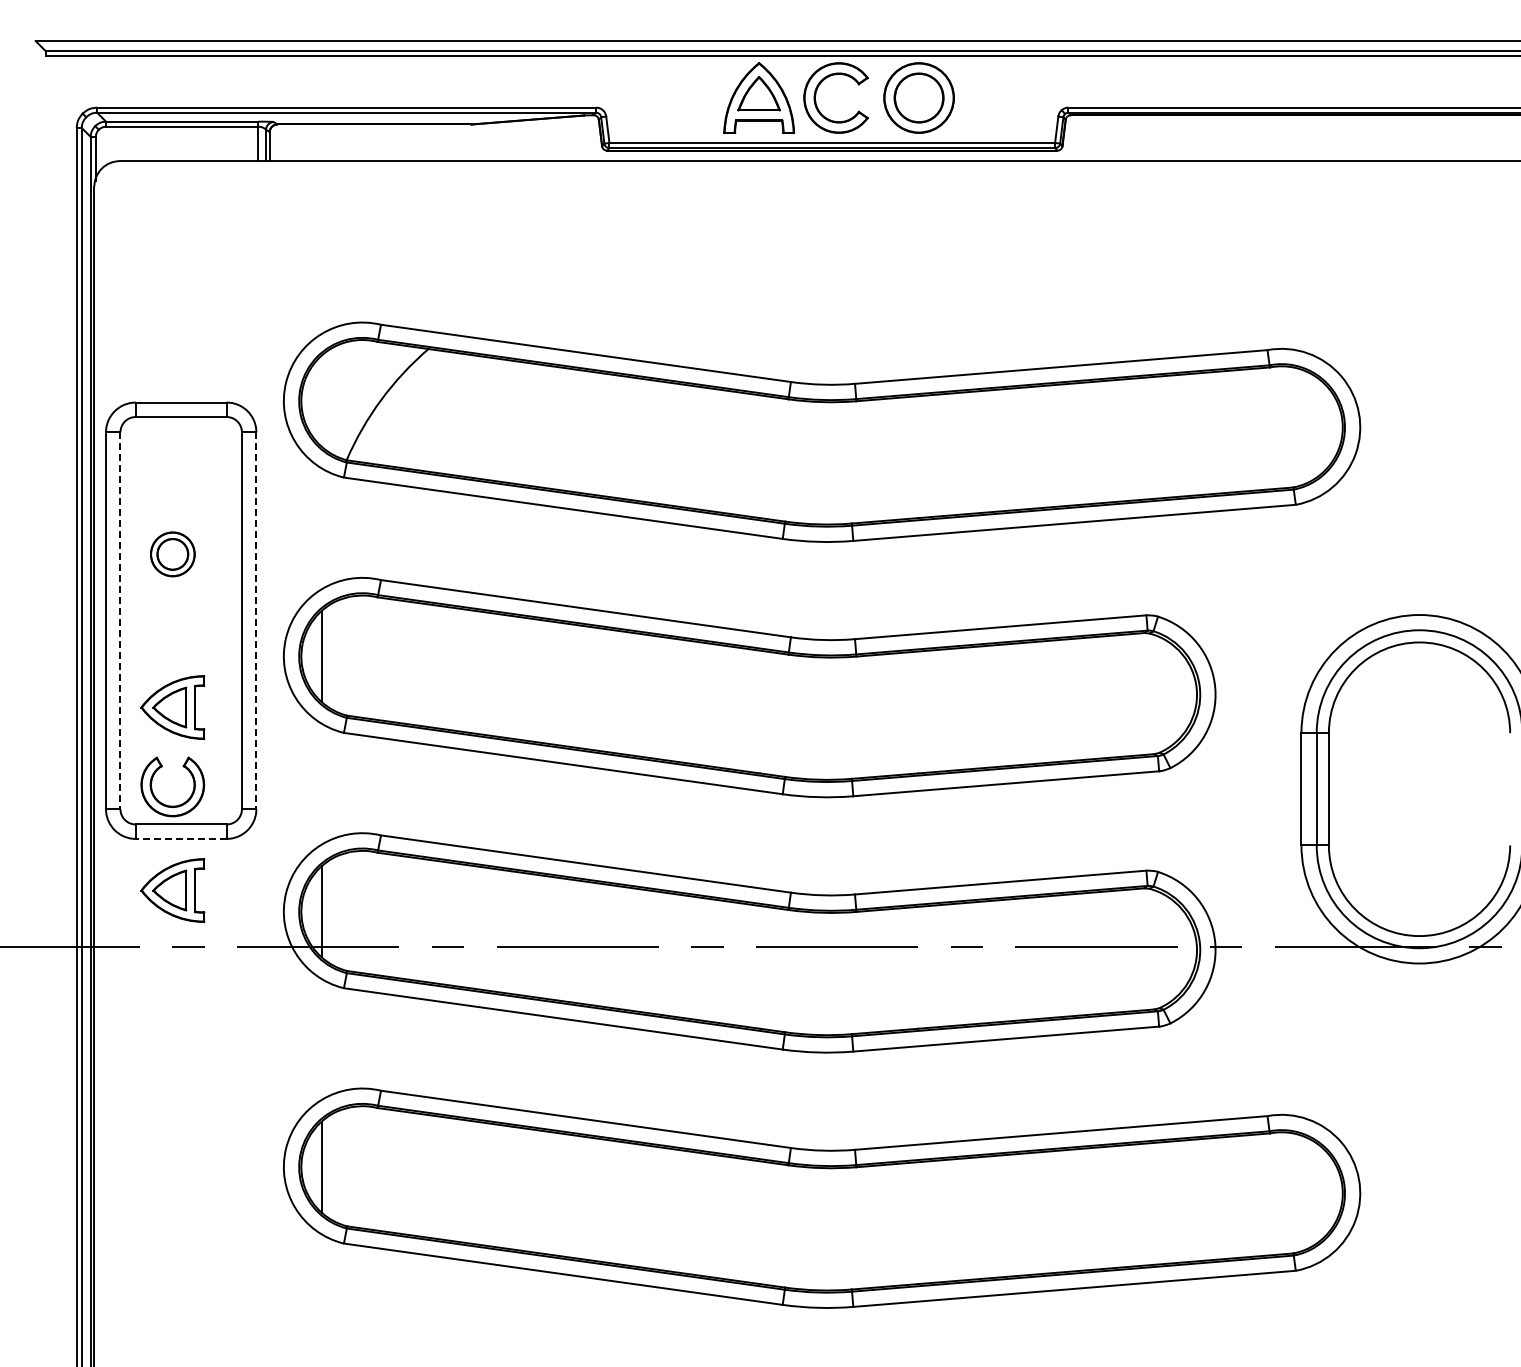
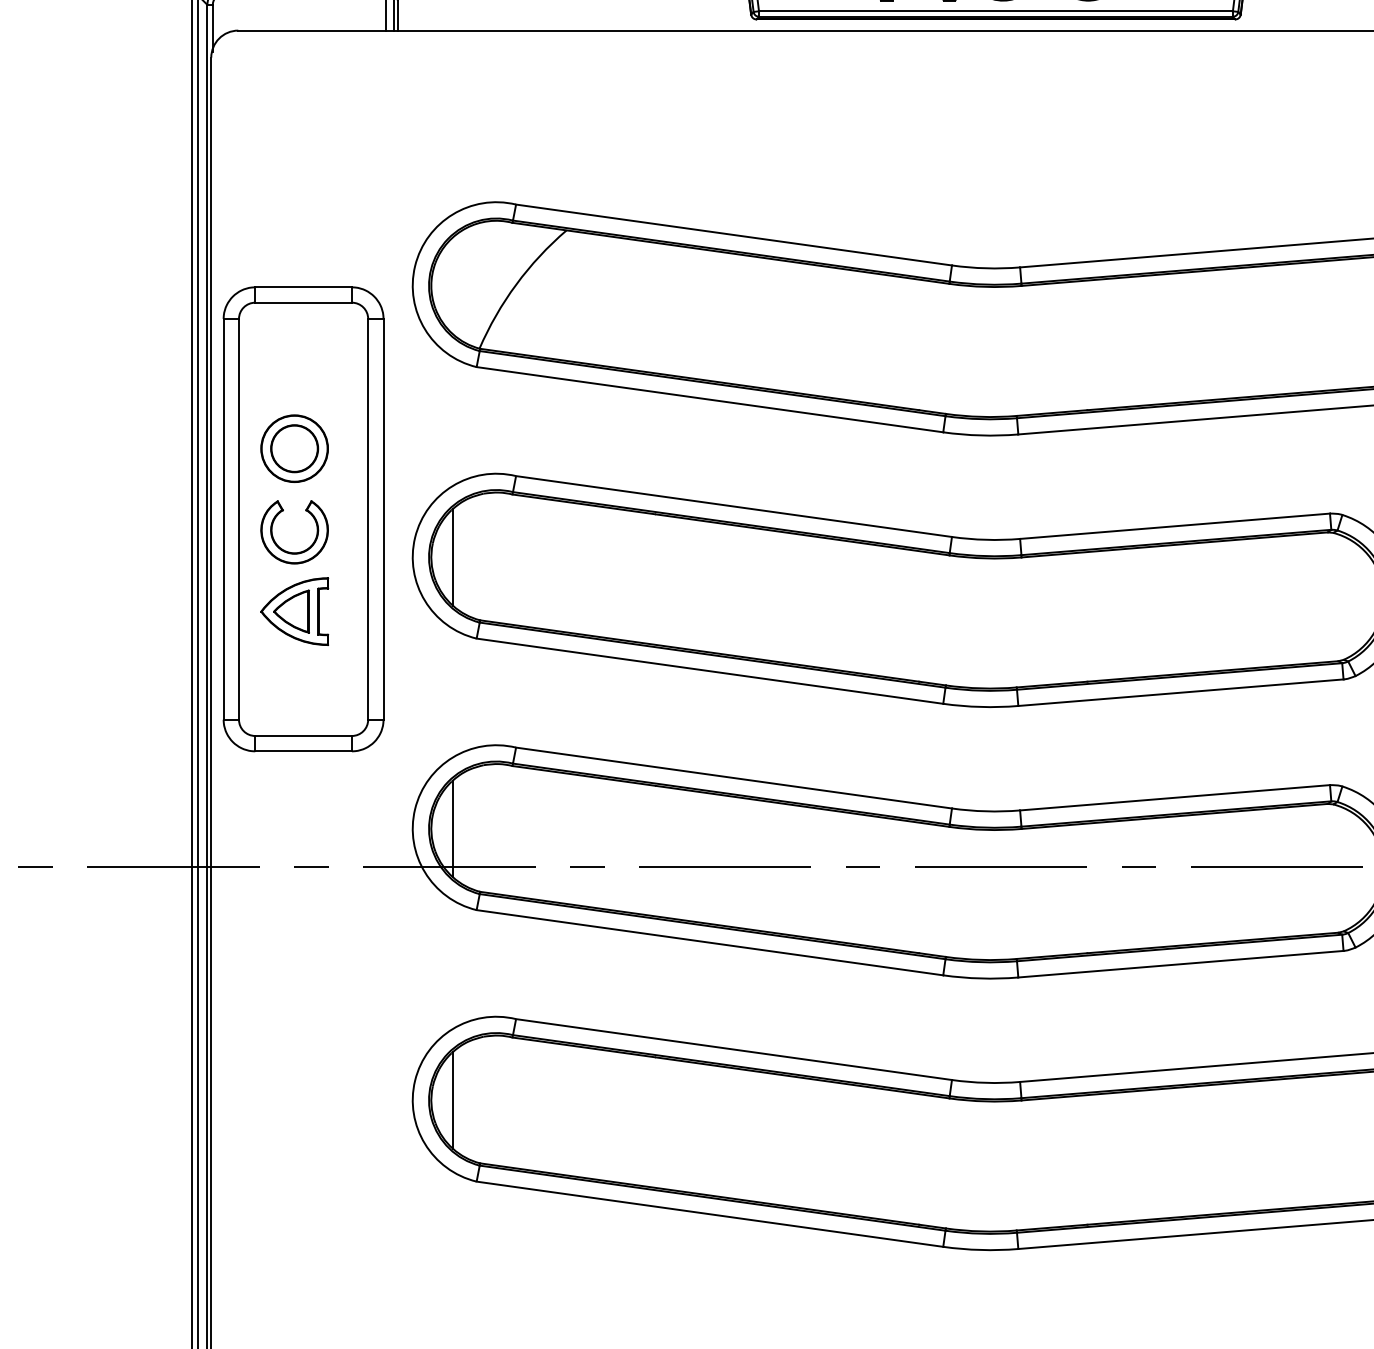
part: (172, 554) -> (294, 448), size x1.43
line: (120, 621) -> (239, 520), dashed -> solid
line: (256, 621) -> (383, 520), dashed -> solid
part: (166, 804) -> (287, 550), moved
line: (180, 838) -> (302, 750), dashed -> solid
part: (172, 890) -> (294, 806), removed

